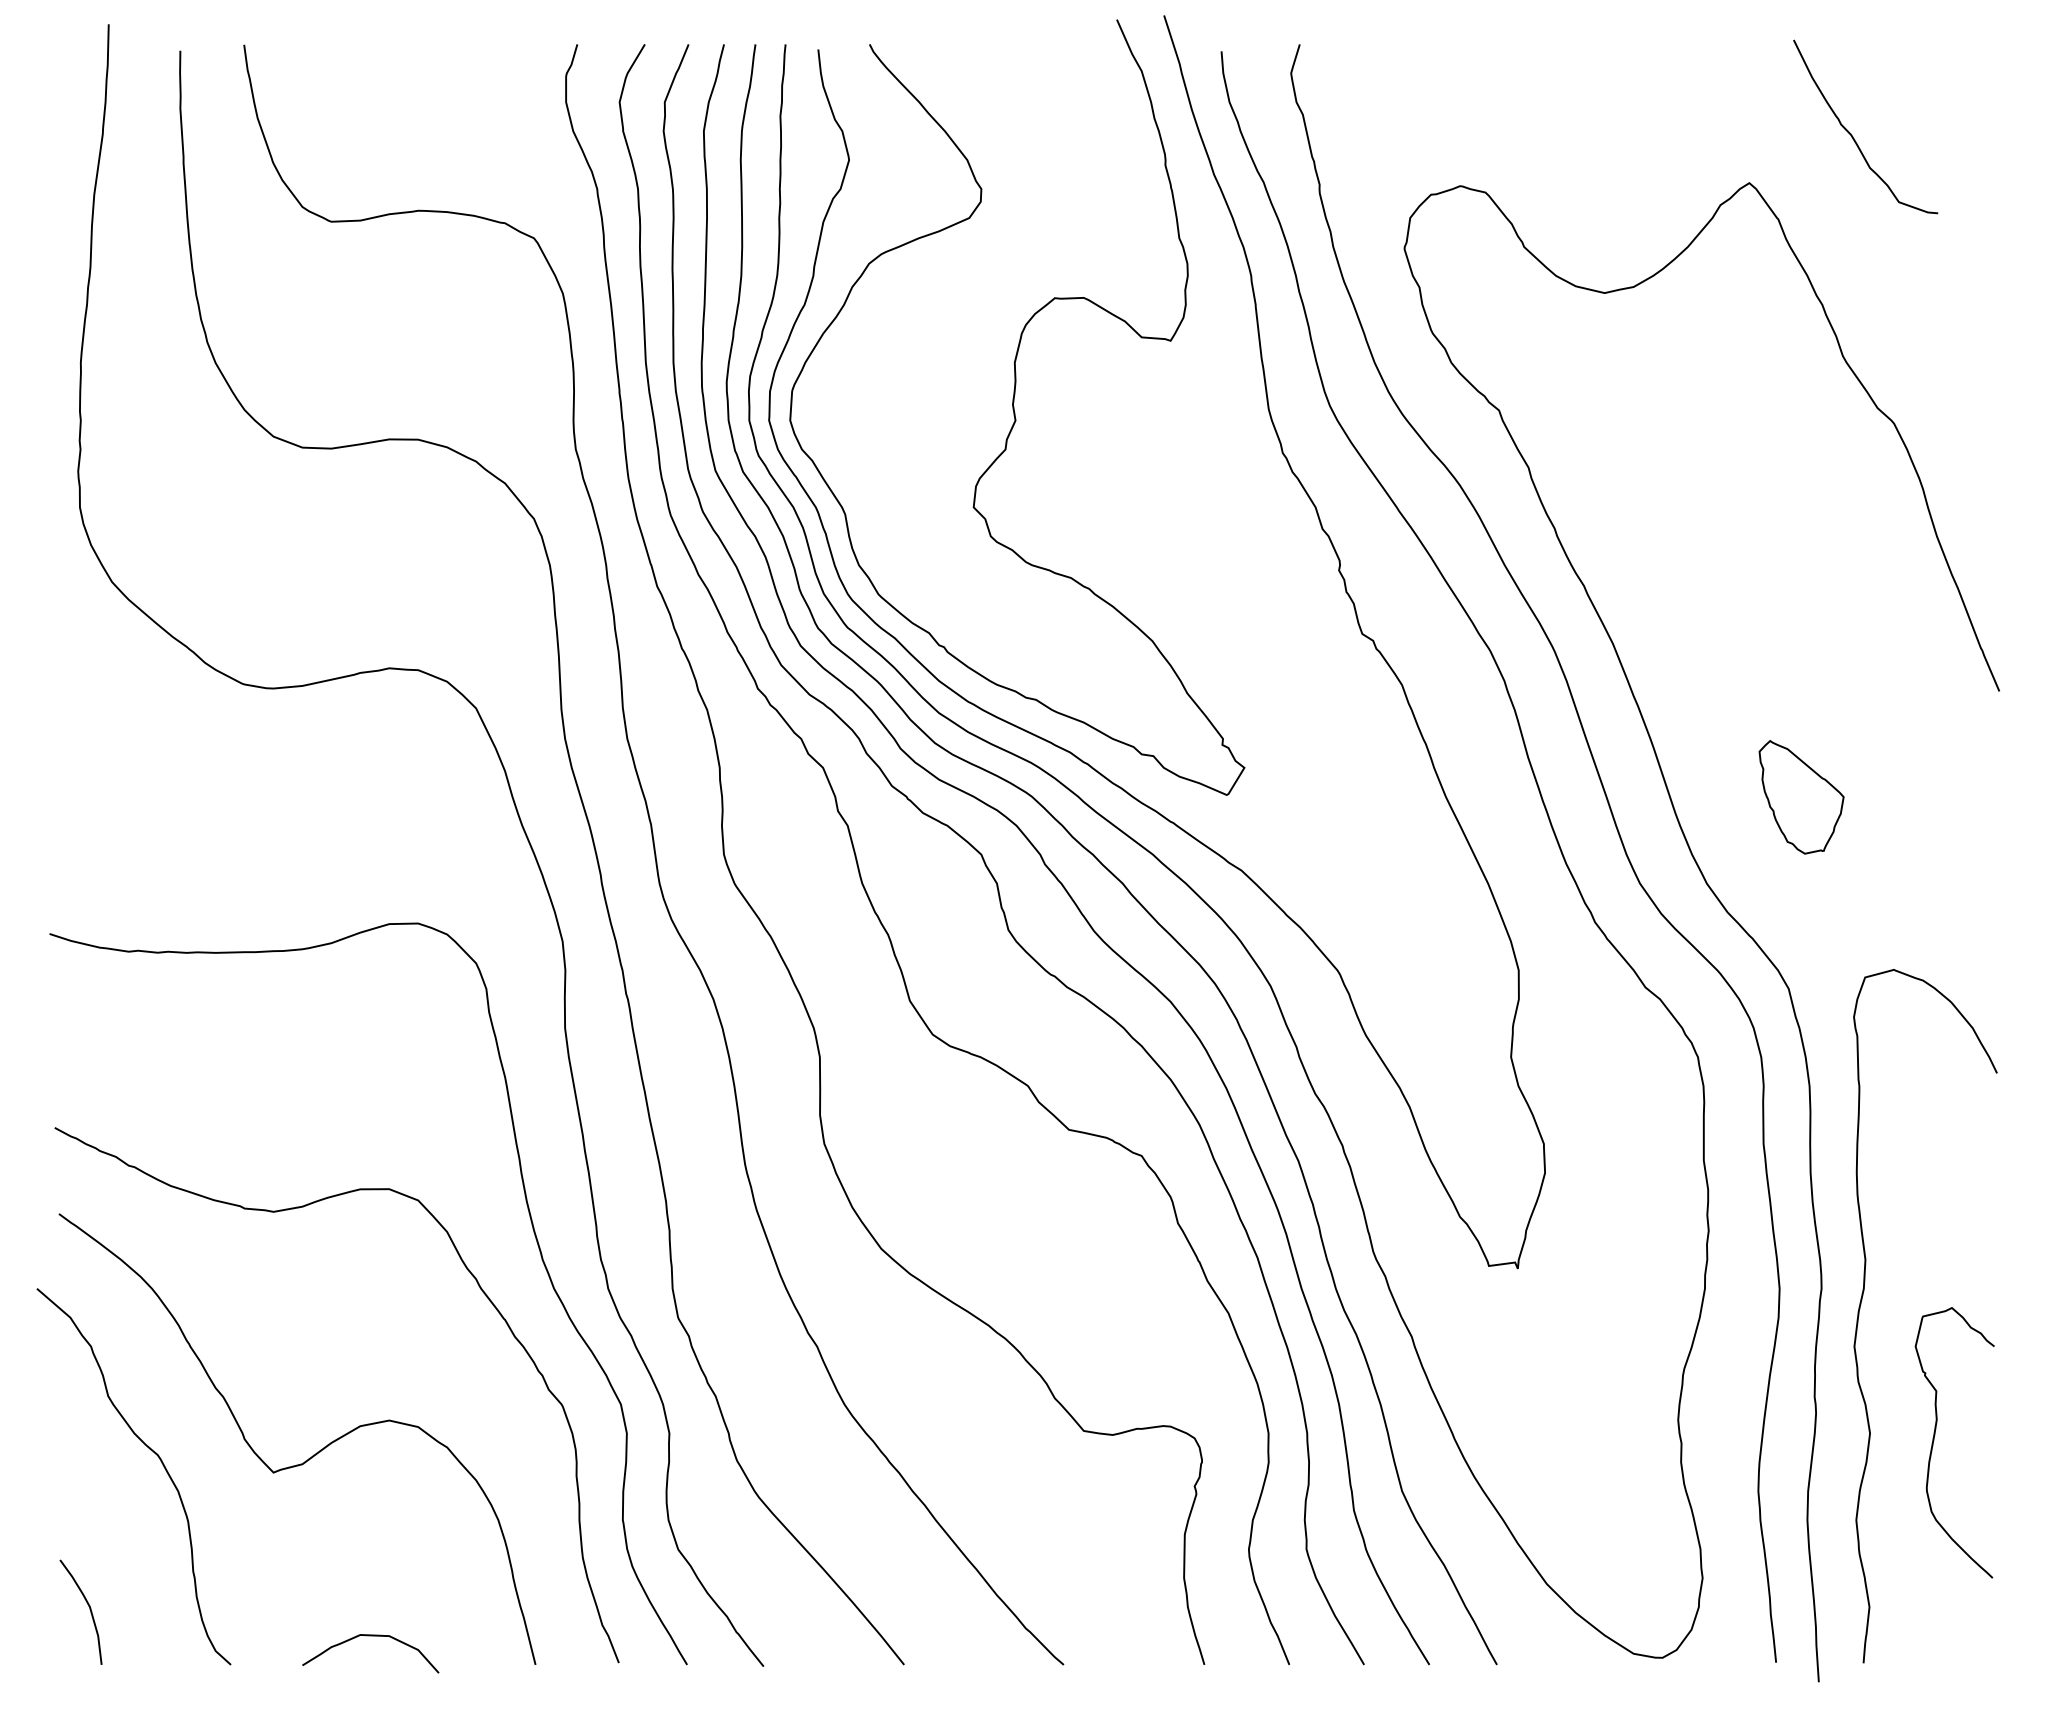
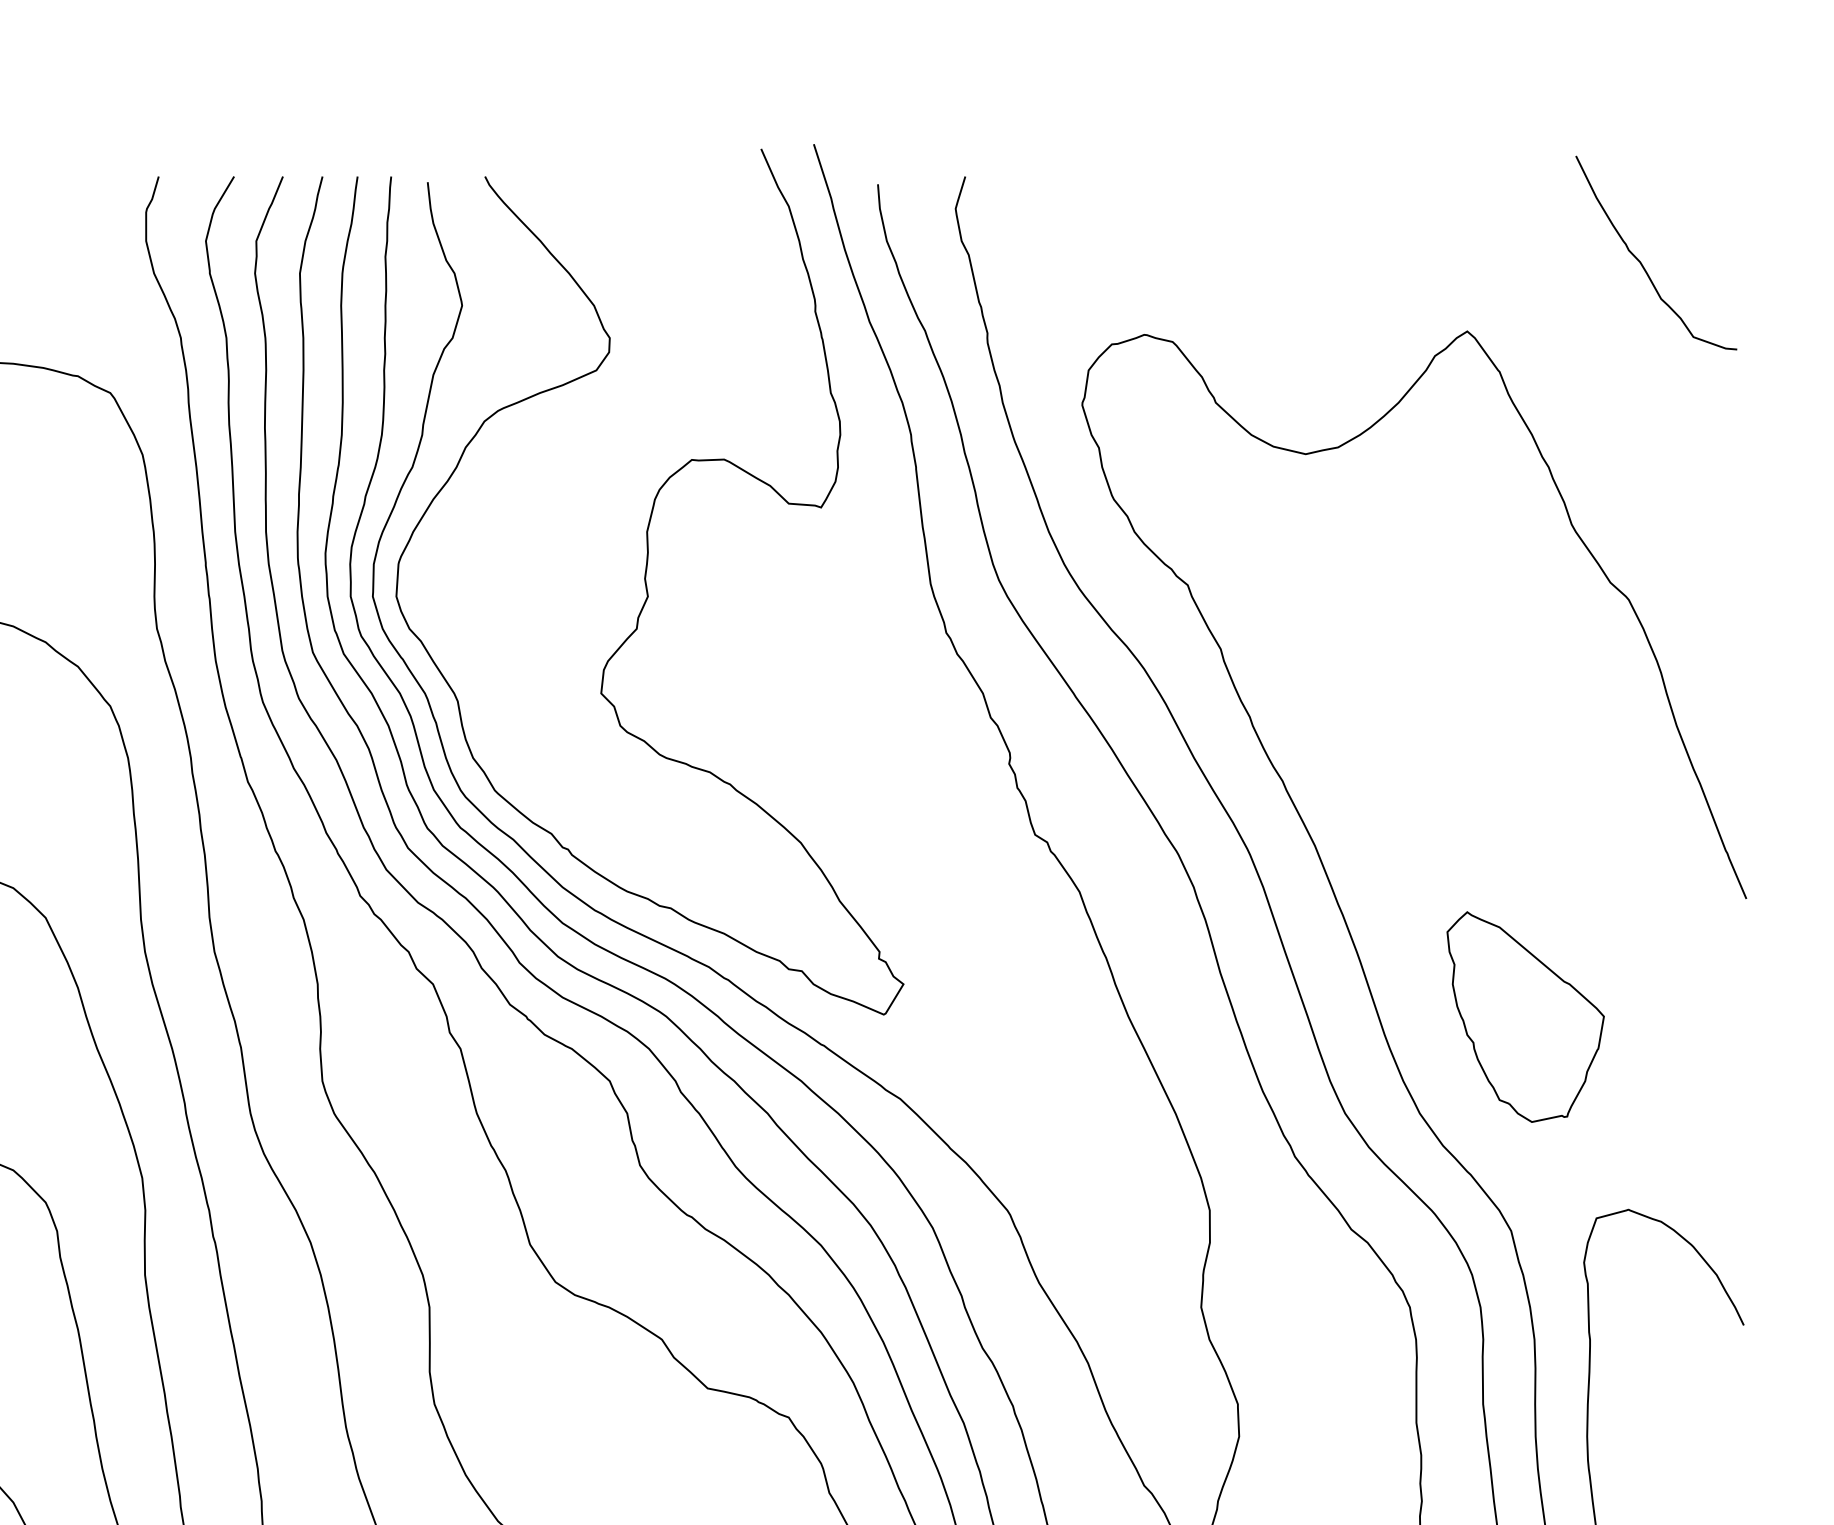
curve: (1853, 136) -> (1642, 263), moved
part: (1801, 797) -> (1525, 1017), size x1.67

